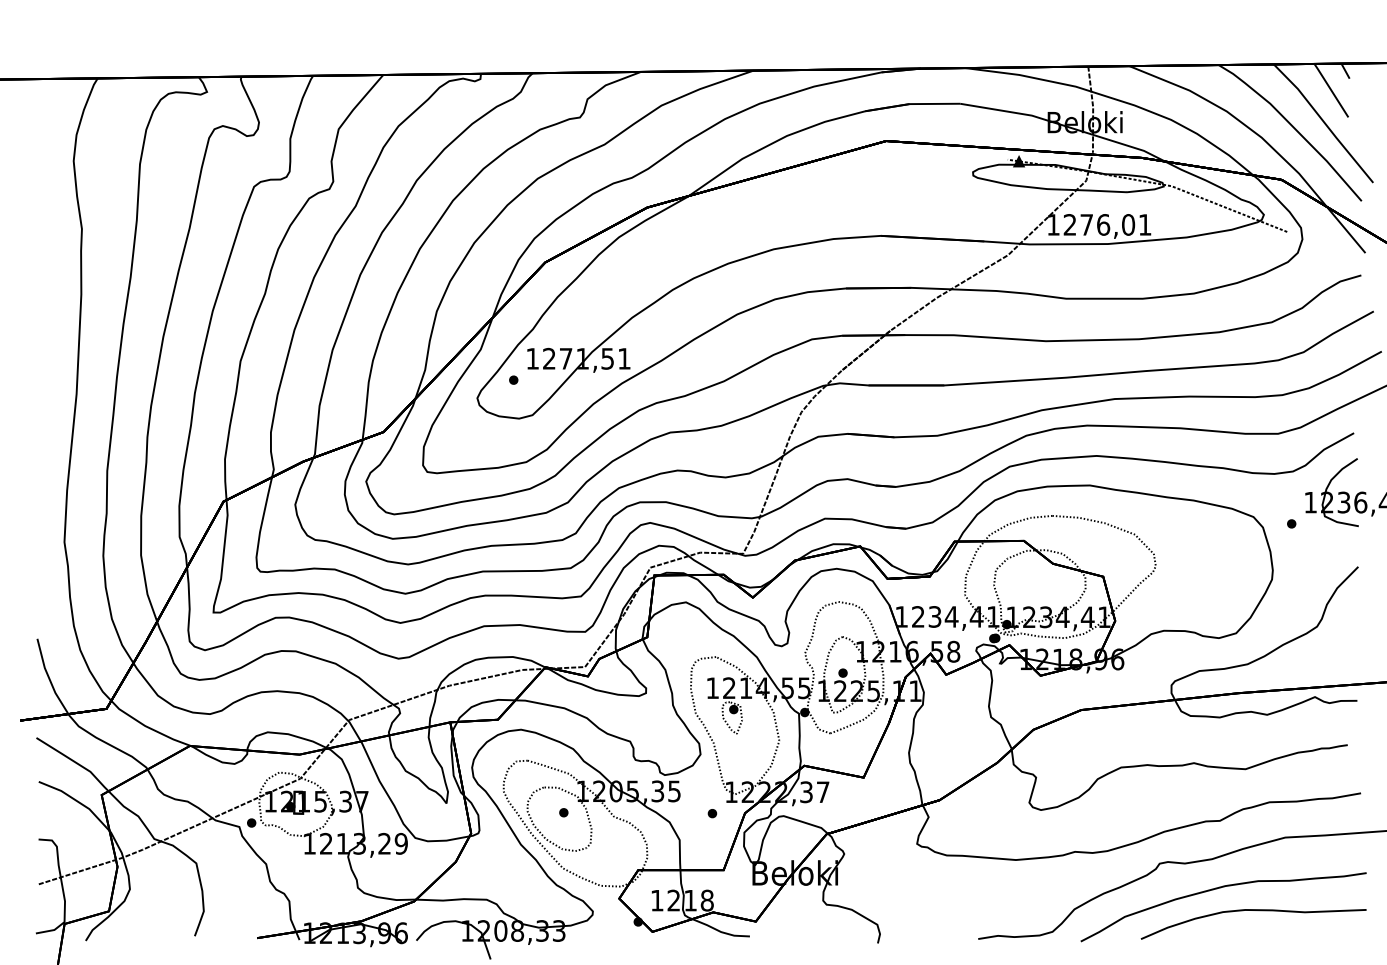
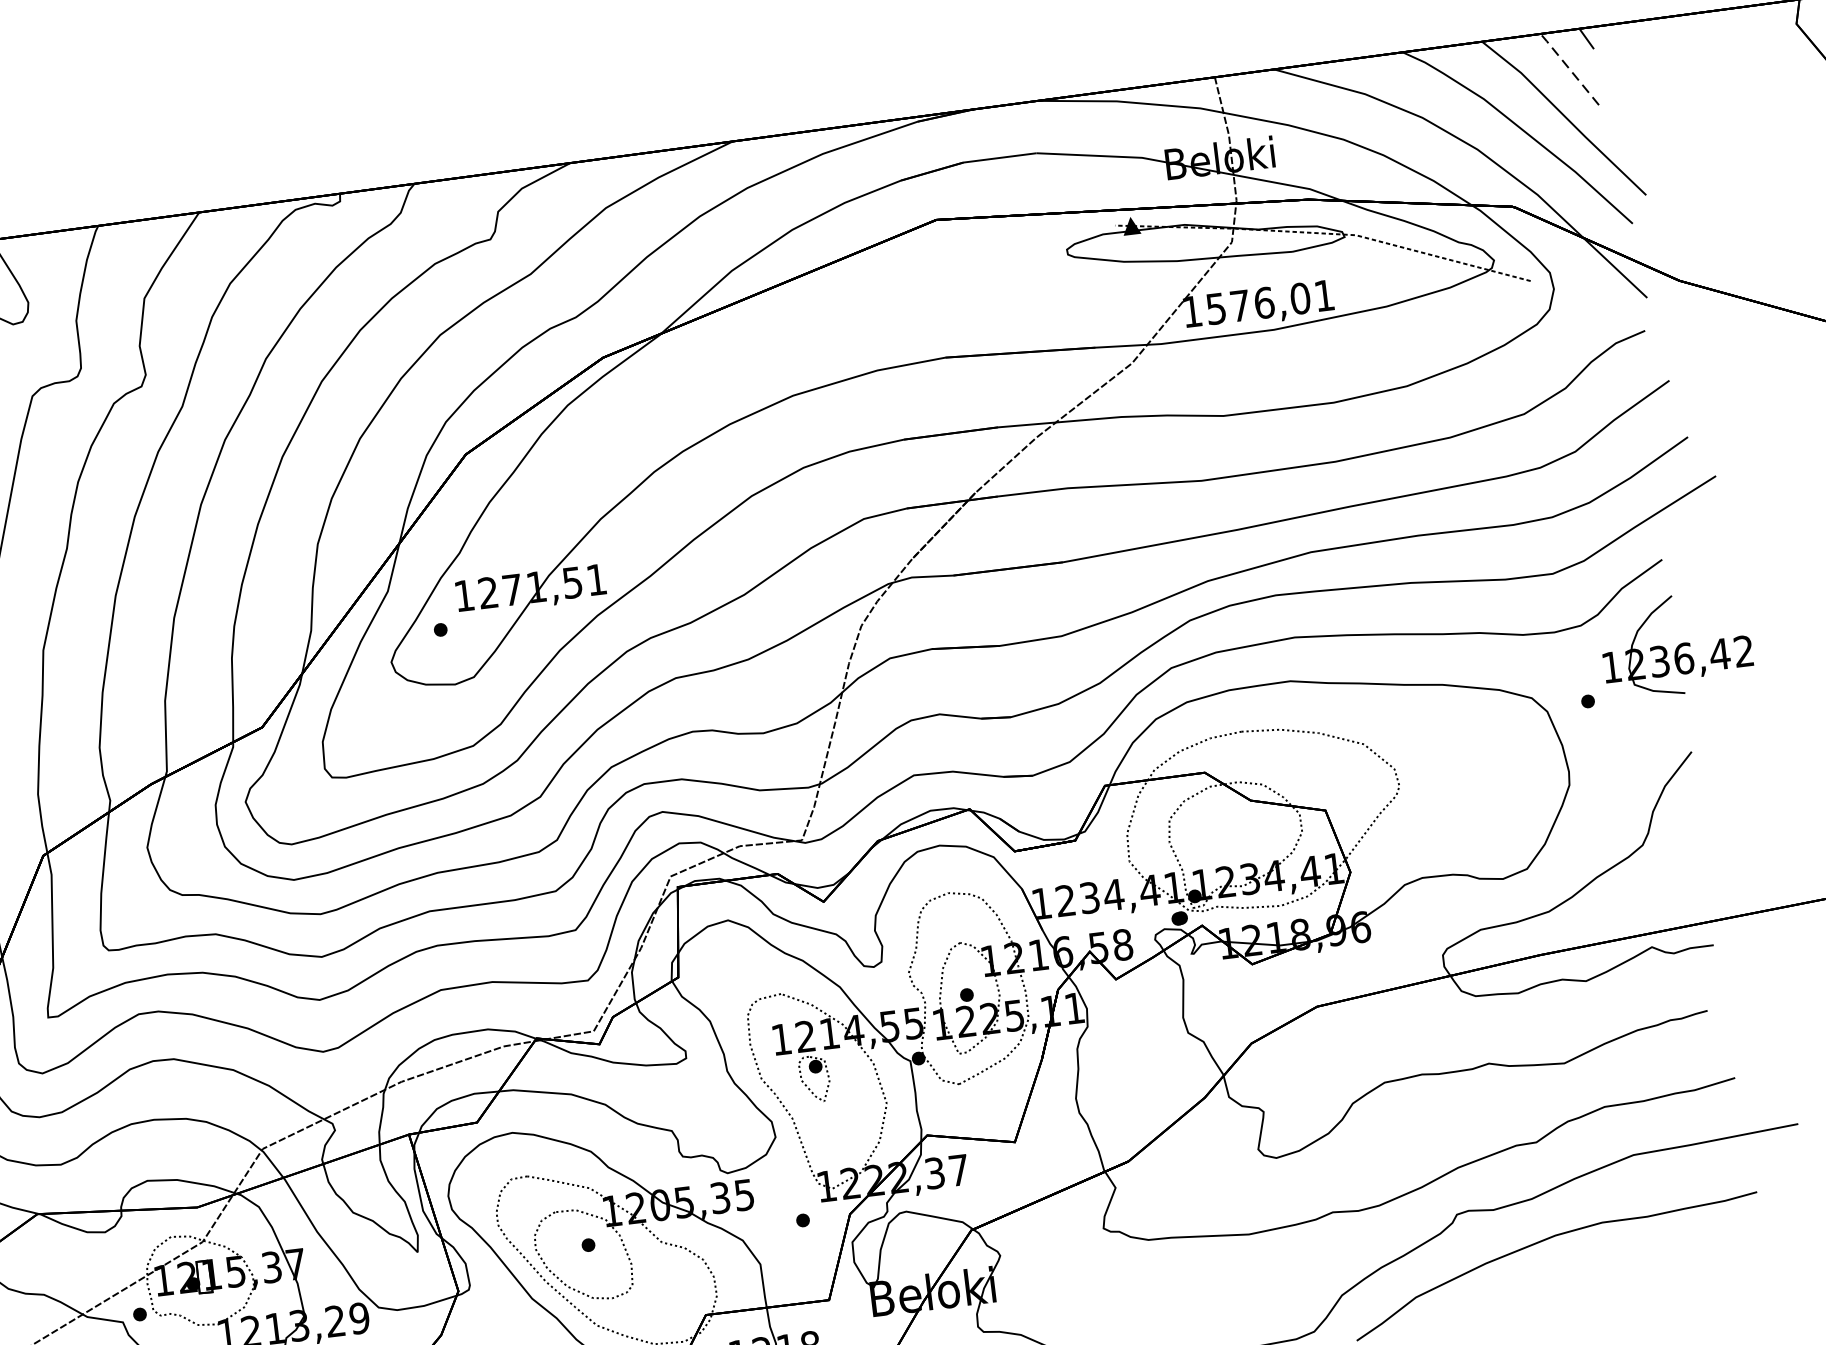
line: (1330, 89) -> (1568, 68), solid -> dashed
text: (1069, 224) -> (1215, 308), 1276,01 -> 1576,01
curve: (1258, 911) -> (1607, 1266), removed

